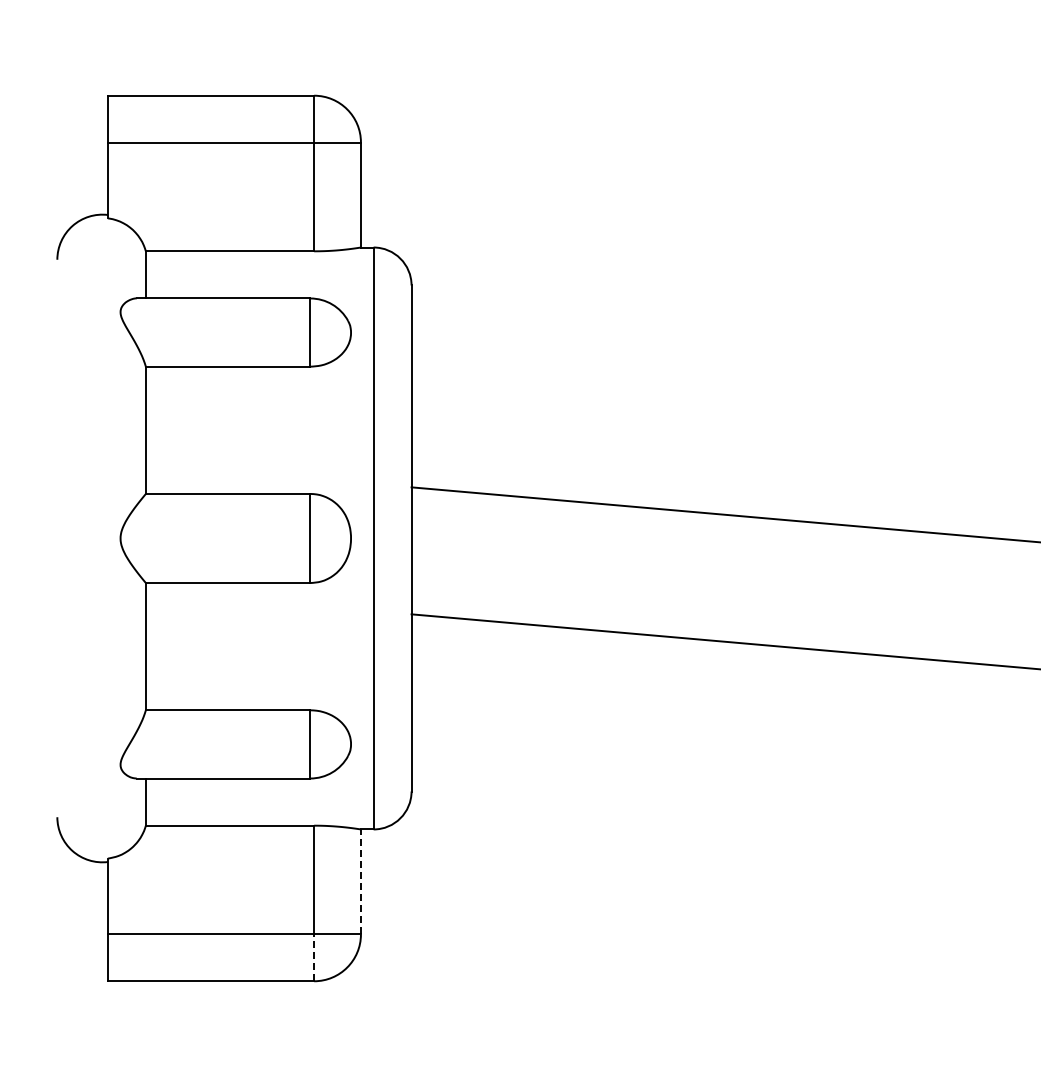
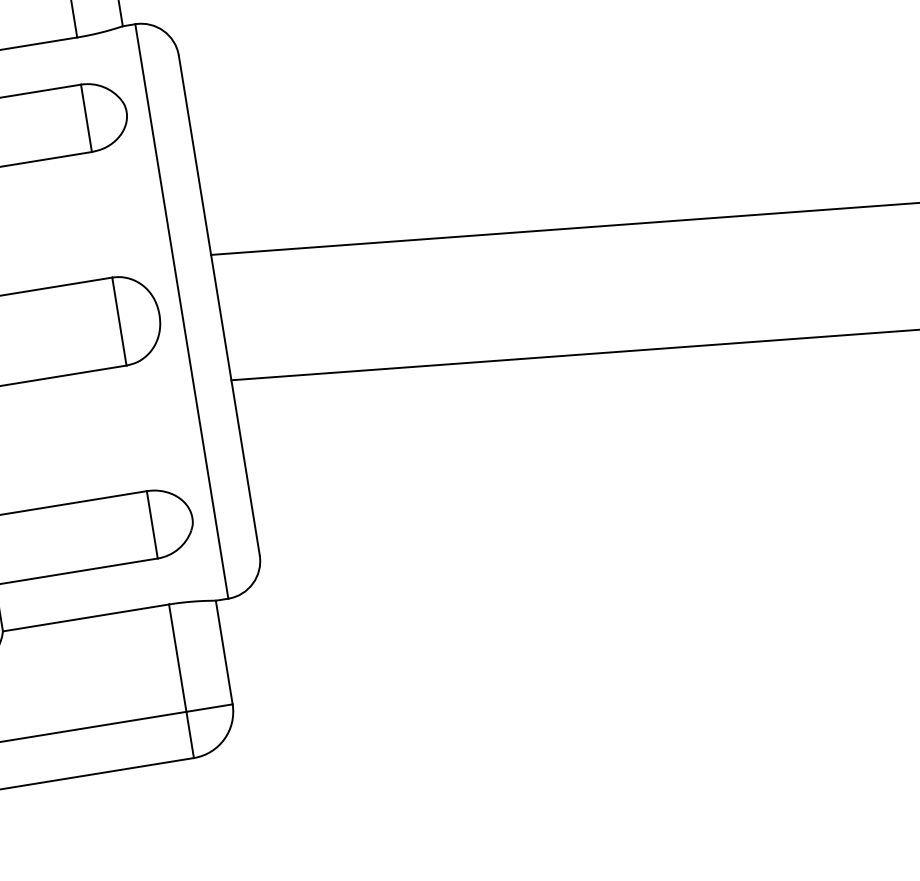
line: (360, 881) -> (223, 652), dashed -> solid
line: (314, 957) -> (190, 734), dashed -> solid

